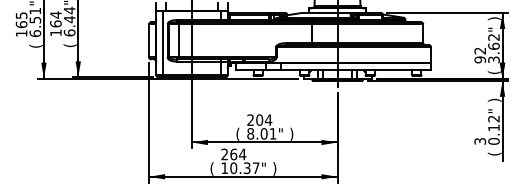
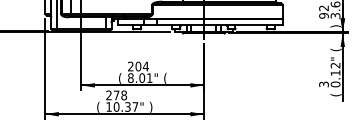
text: (494, 72) -> (336, 26), ( -> )
text: (494, 99) -> (336, 49), ) -> (
text: (291, 133) -> (165, 77), ) -> (
text: (238, 154) -> (120, 95), 264 -> 278

